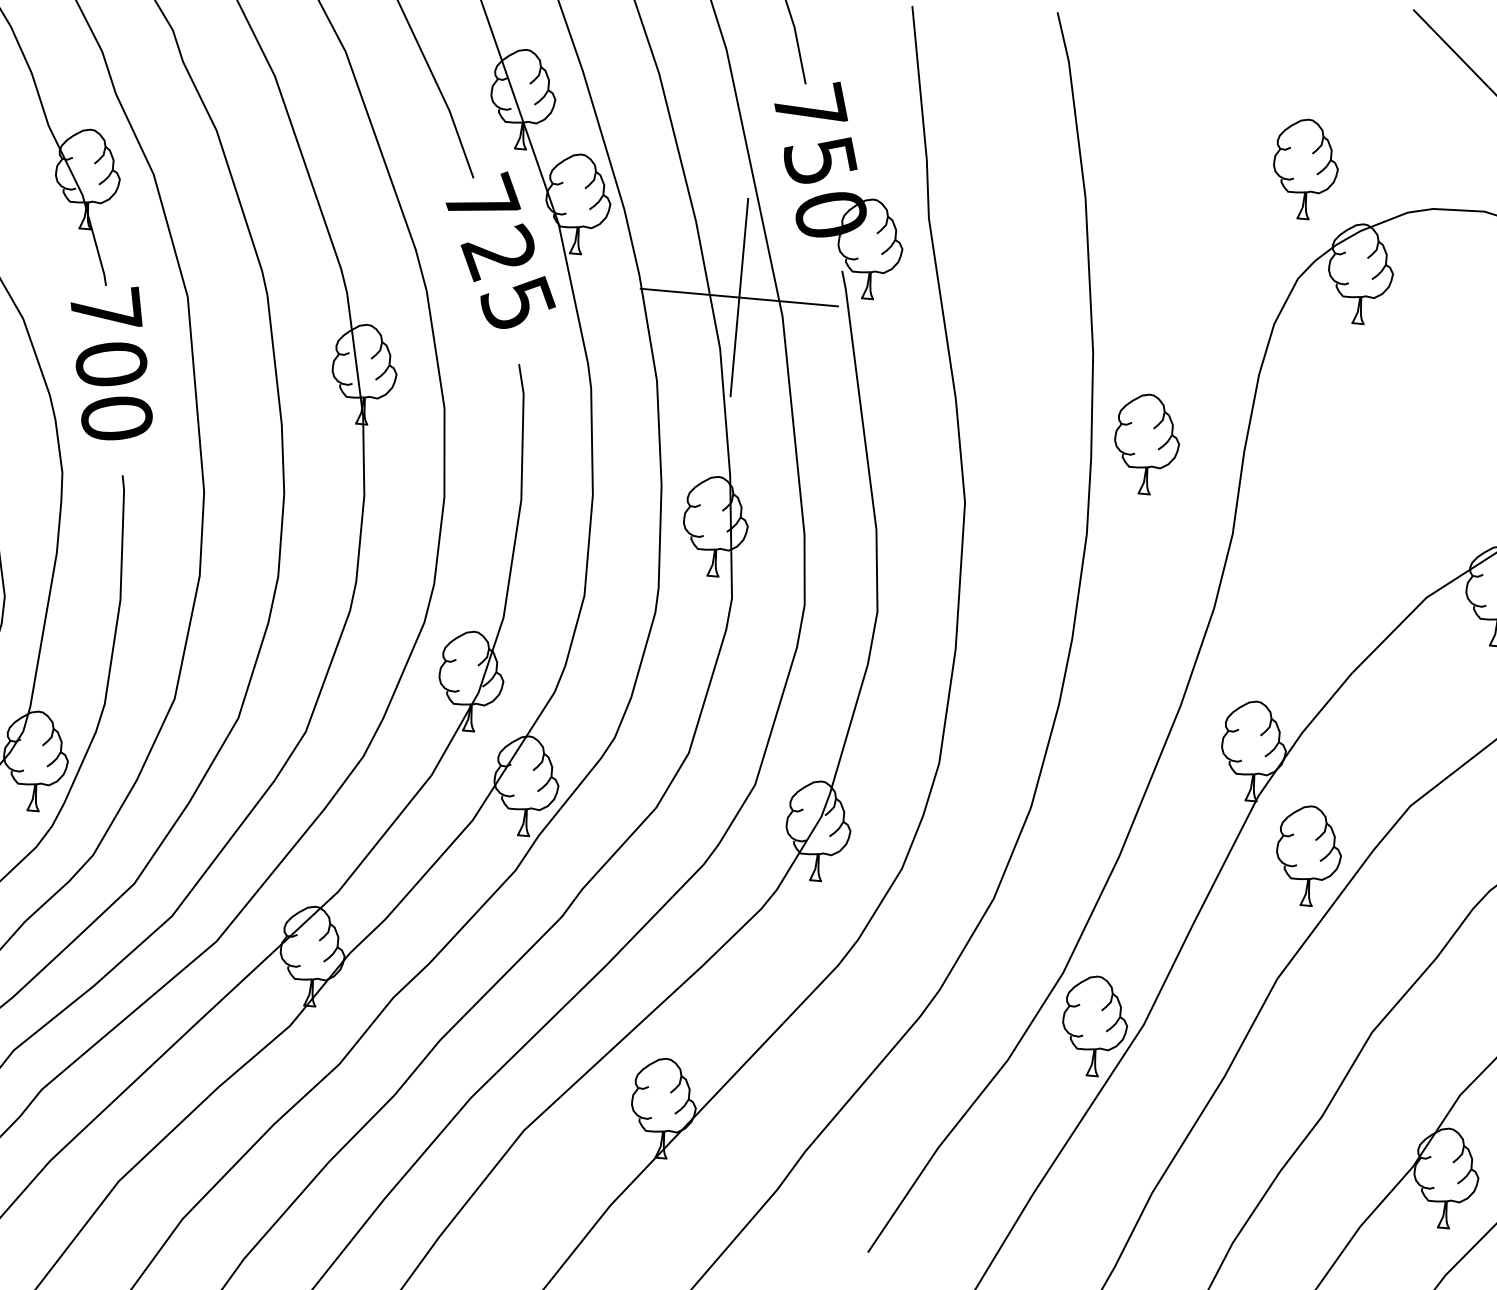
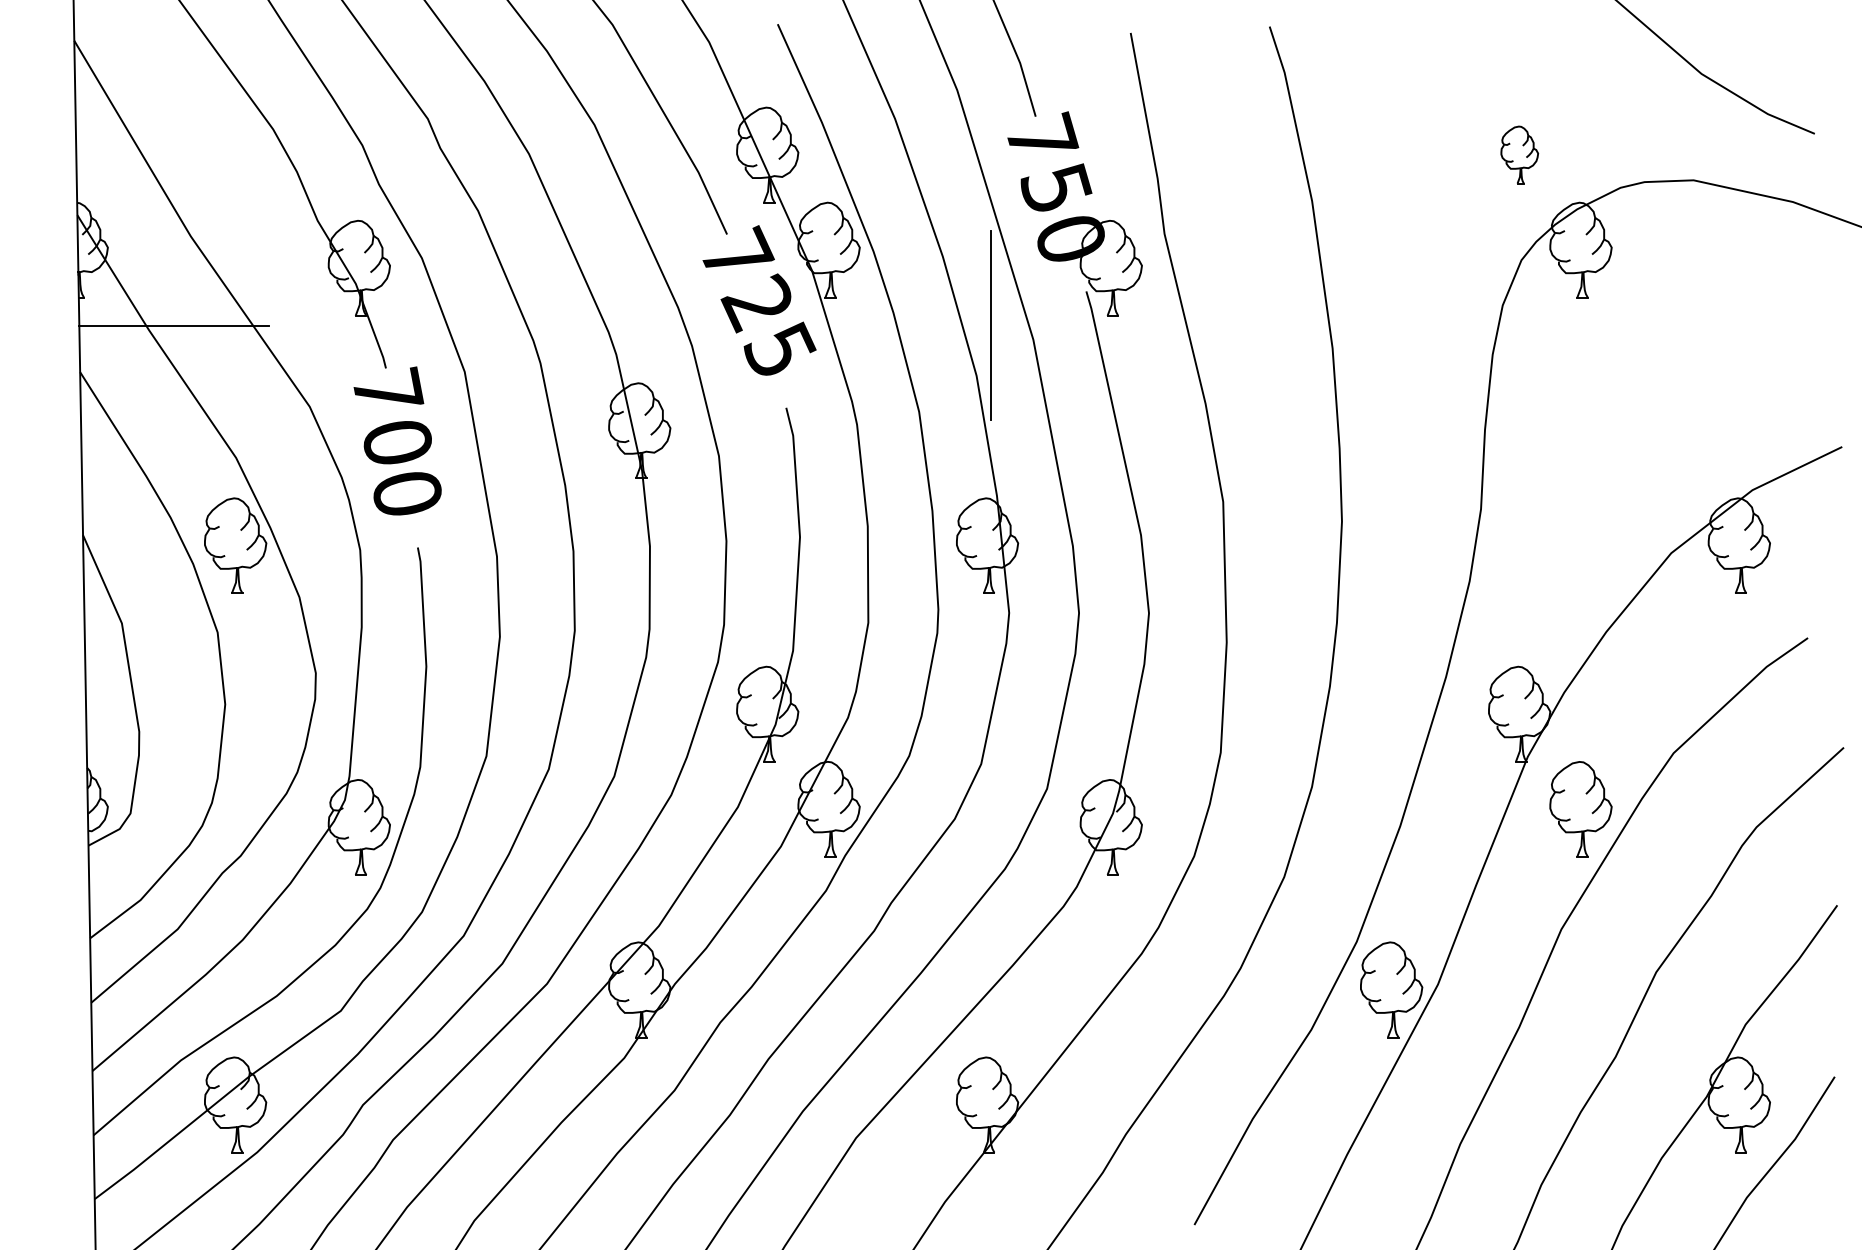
part: (1305, 168) -> (1519, 154), size x0.6
line: (739, 297) -> (990, 325), removed
part: (1146, 443) -> (1391, 430), removed

